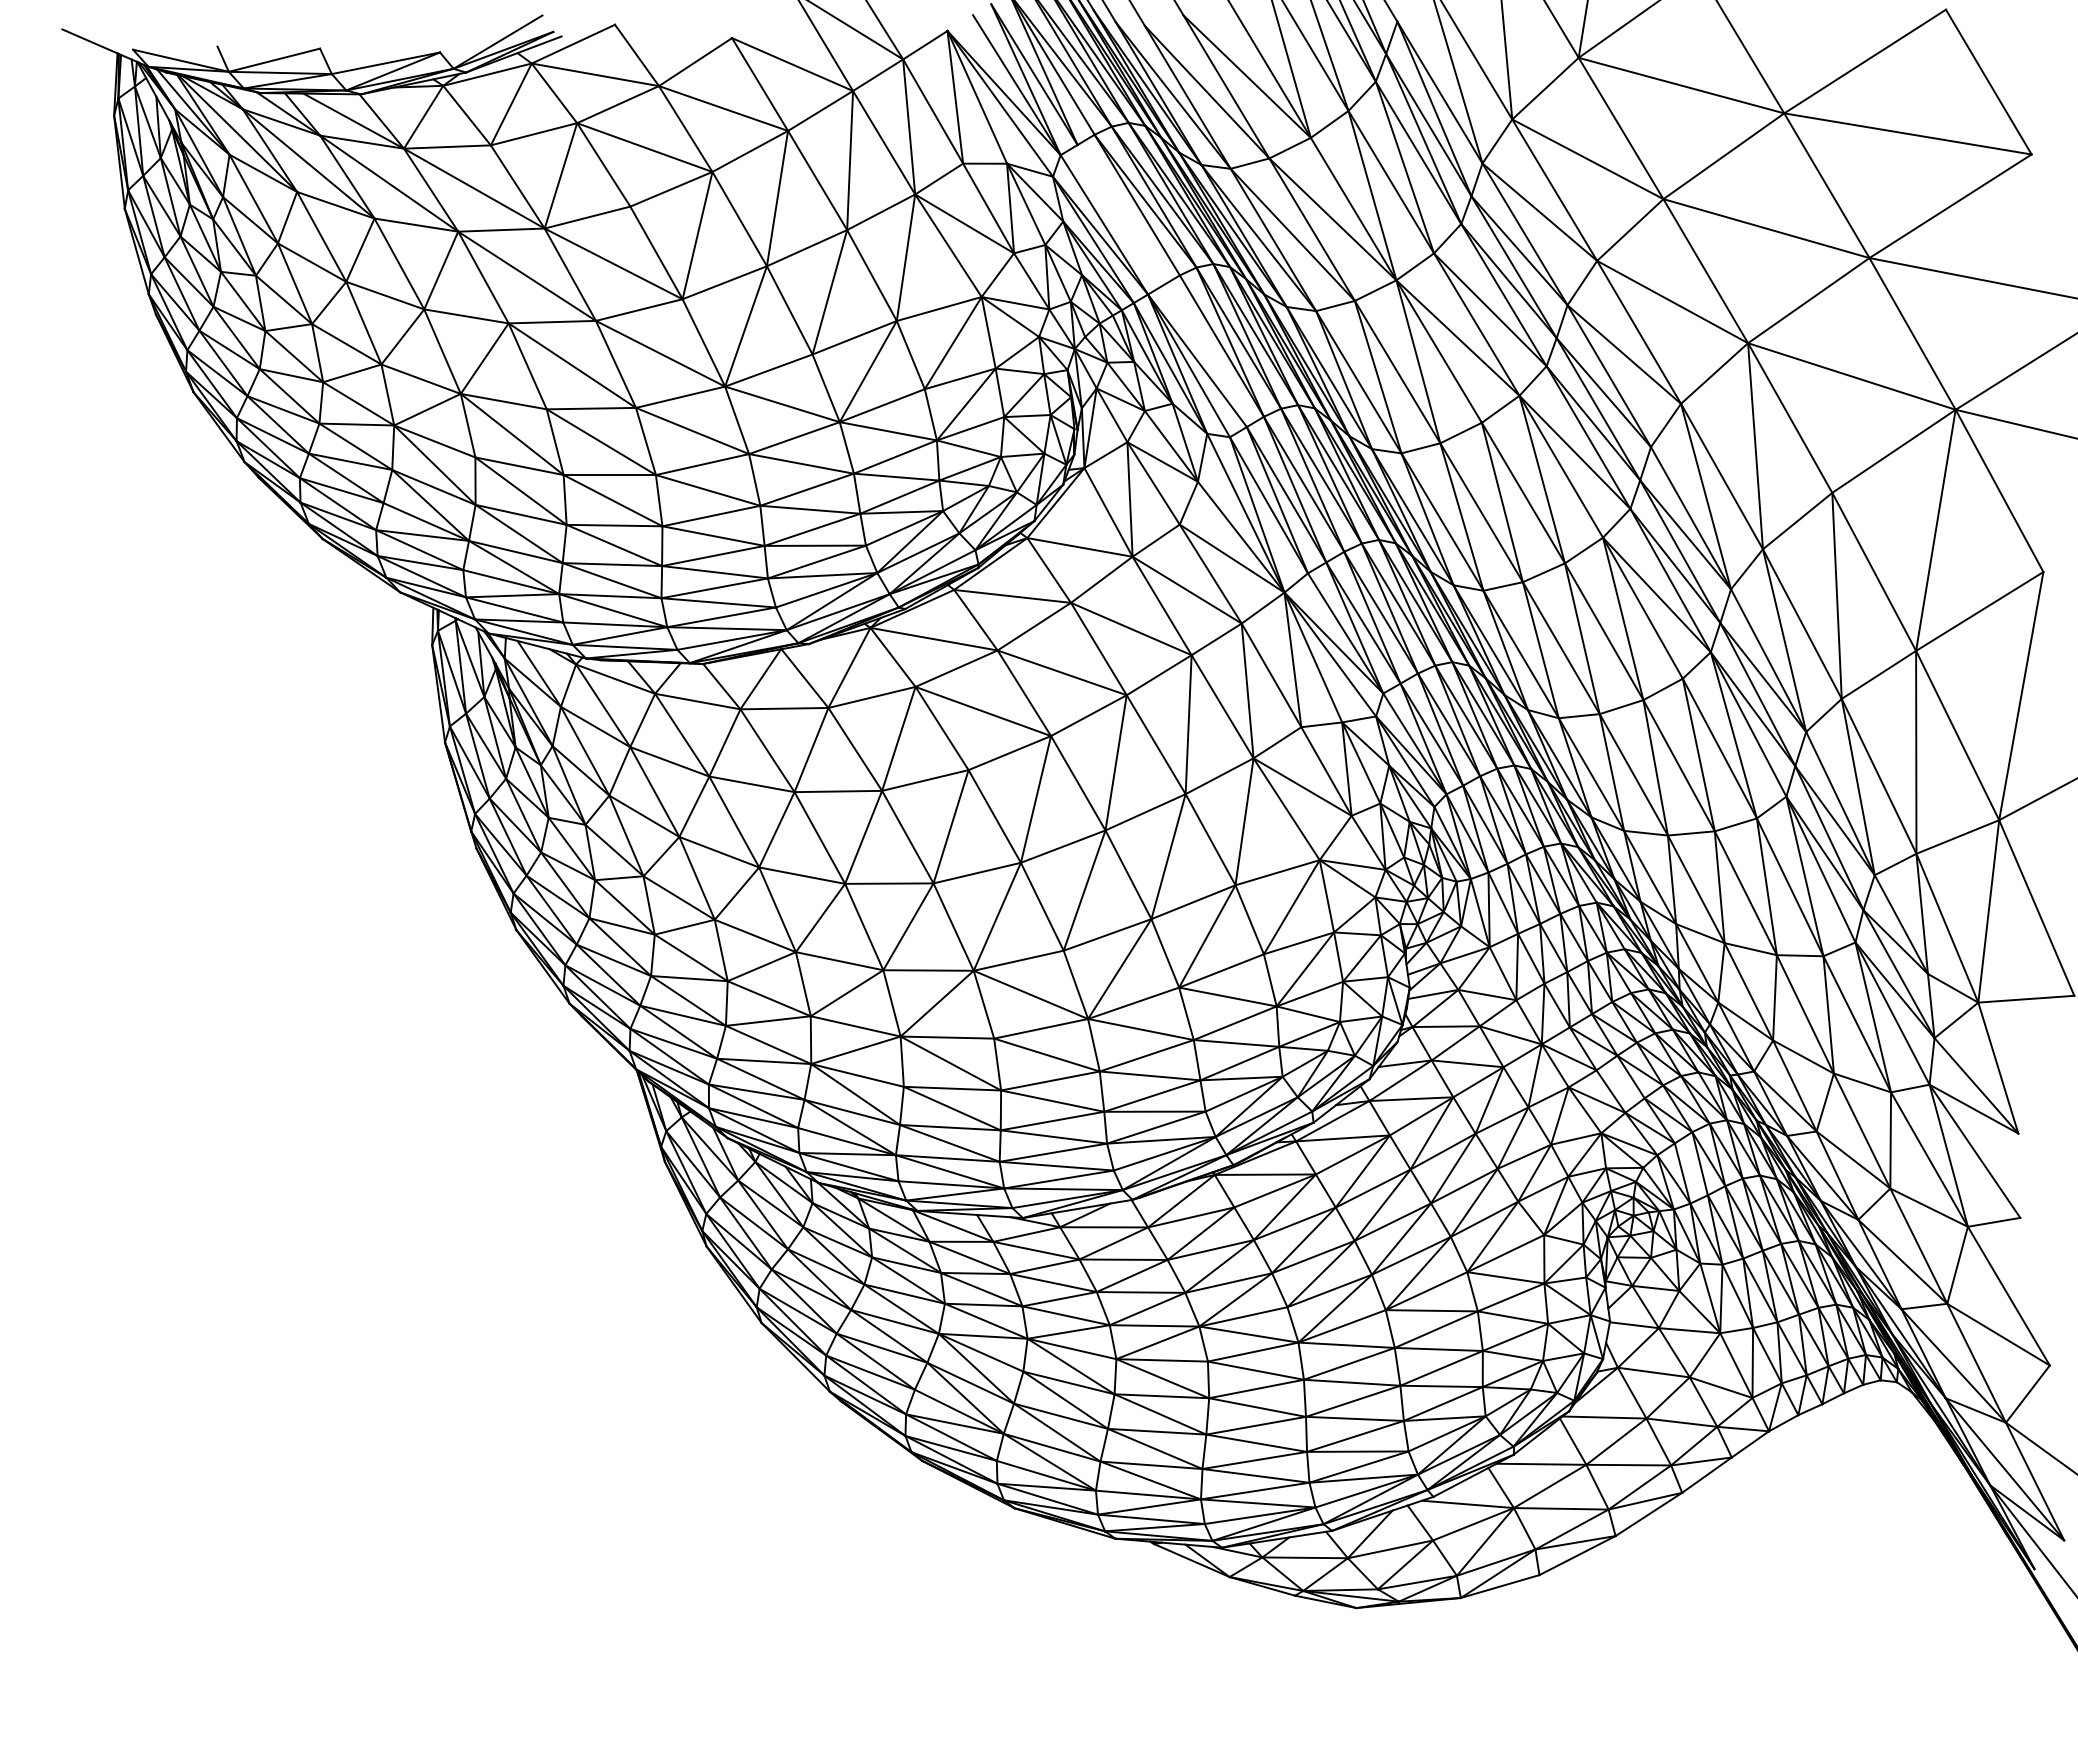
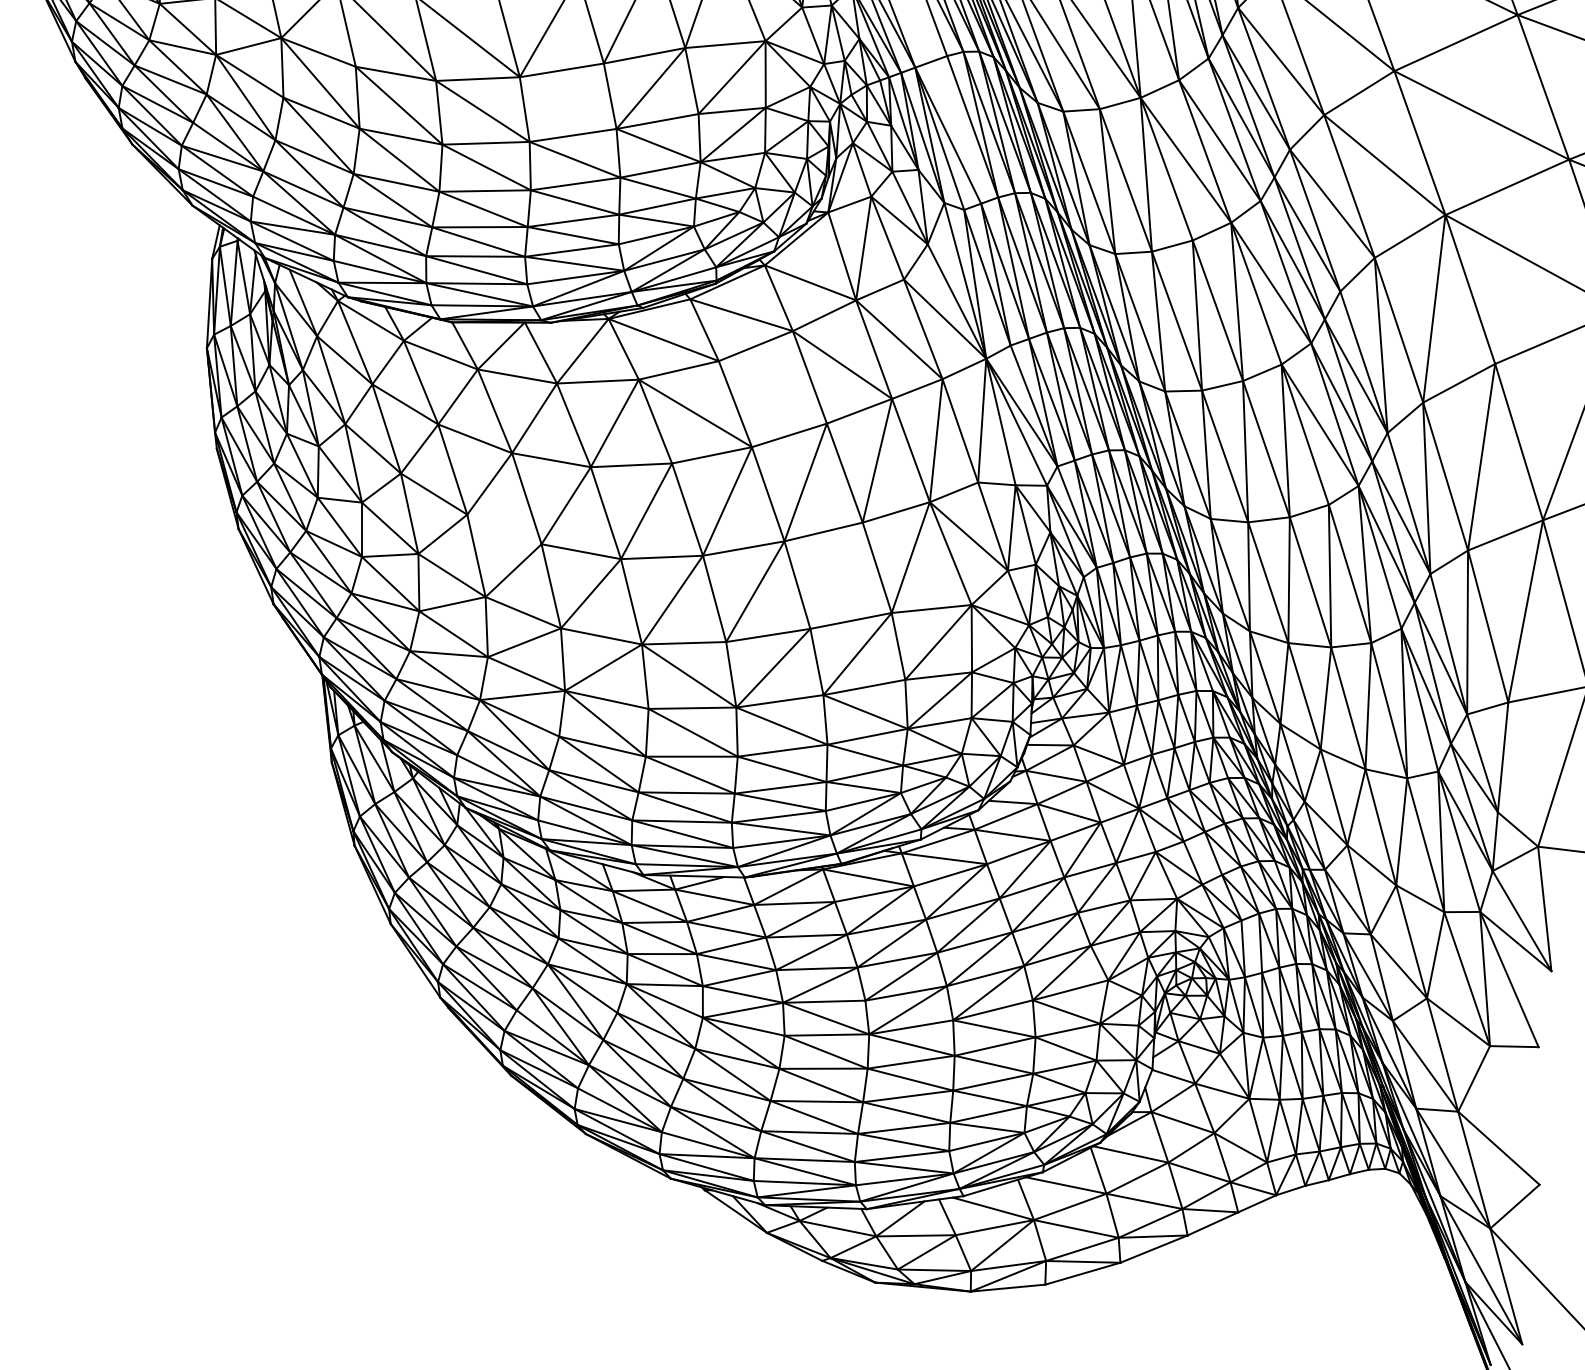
line: (782, 404) -> (568, 103), removed
line: (1061, 672) -> (772, 391), removed
line: (1168, 856) -> (836, 575), removed
line: (802, 875) -> (504, 529), removed
line: (1947, 927) -> (1523, 773), removed
line: (2008, 1295) -> (1514, 1114), removed

